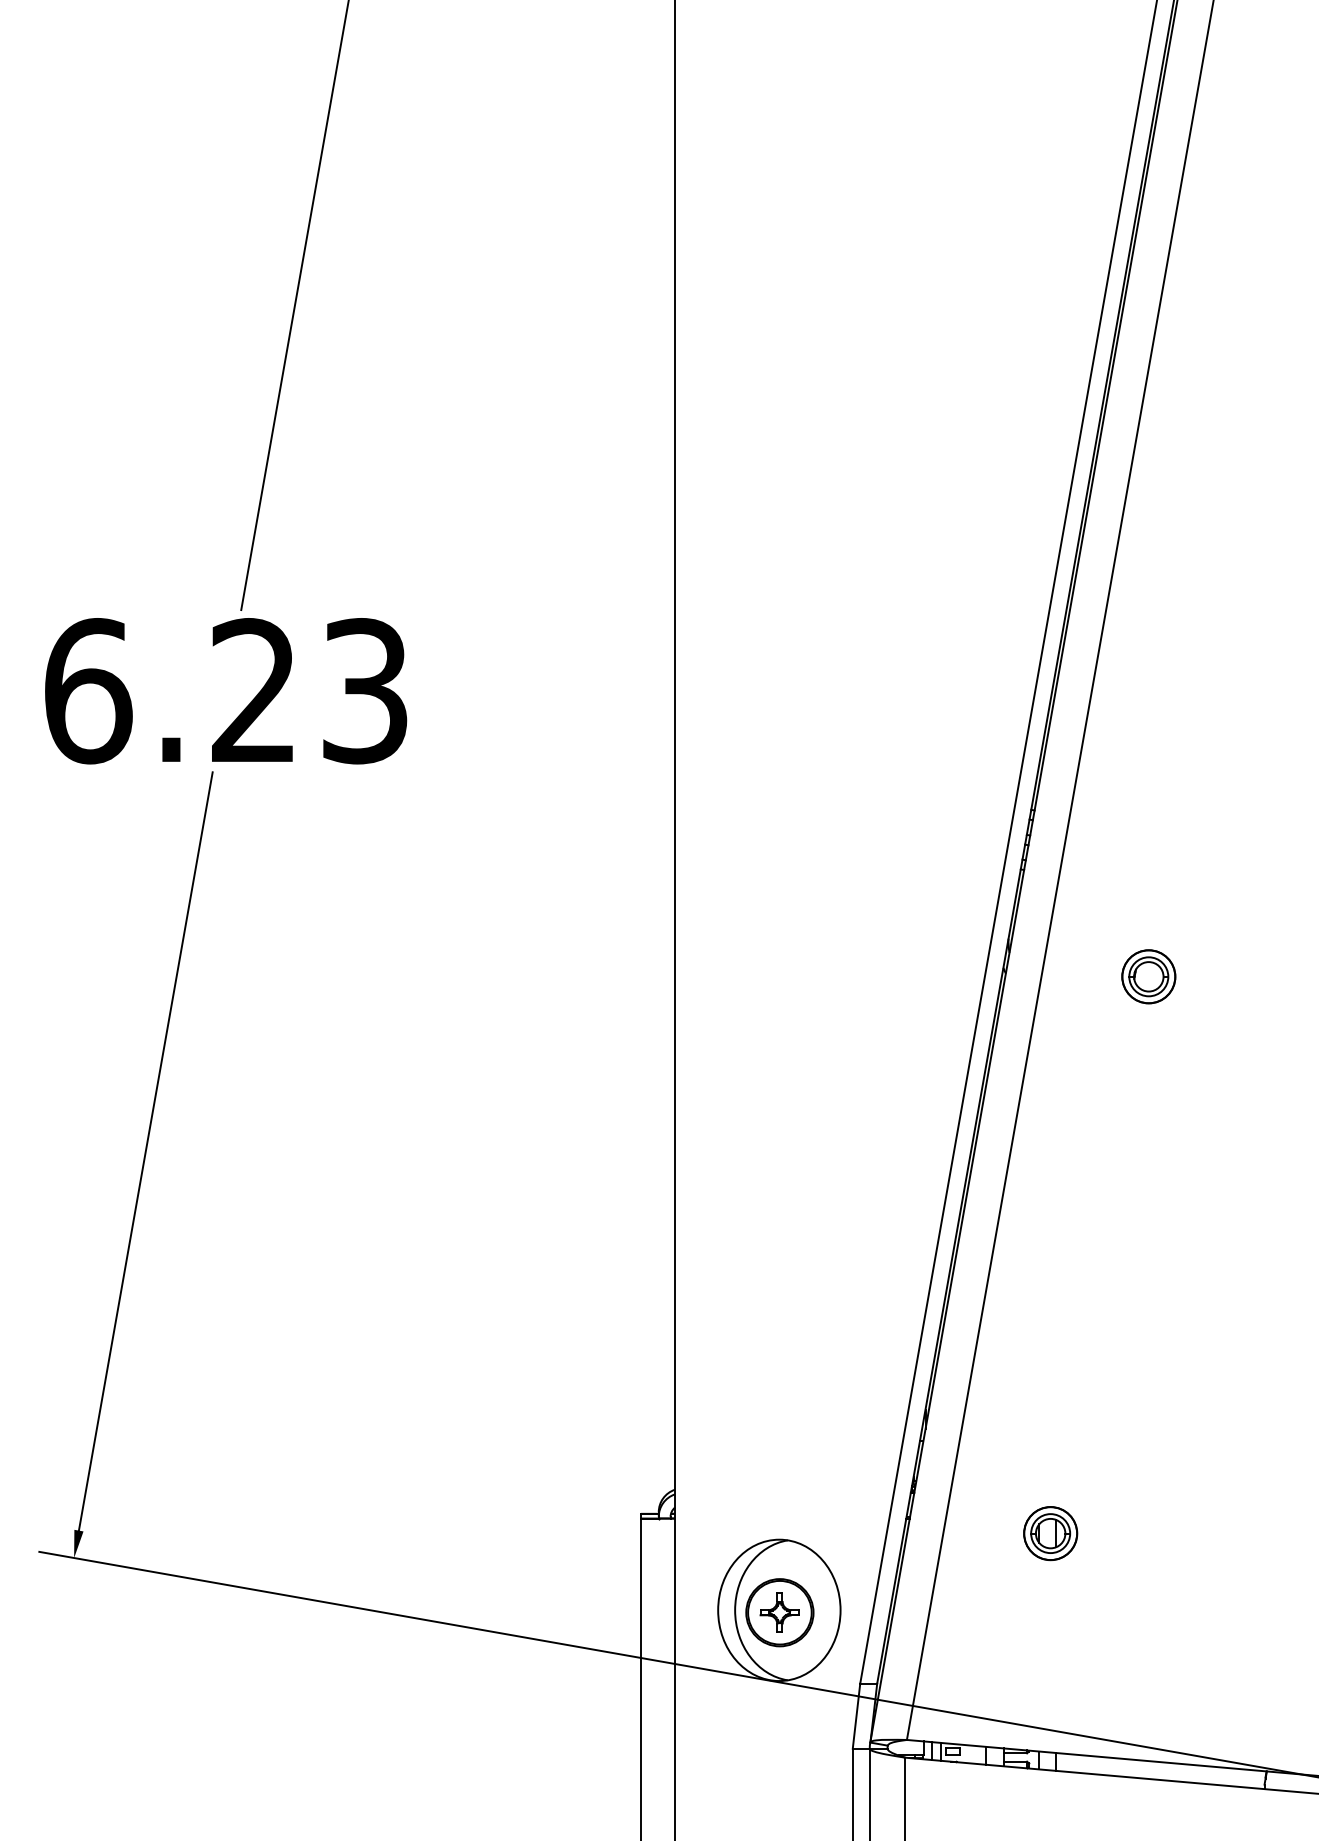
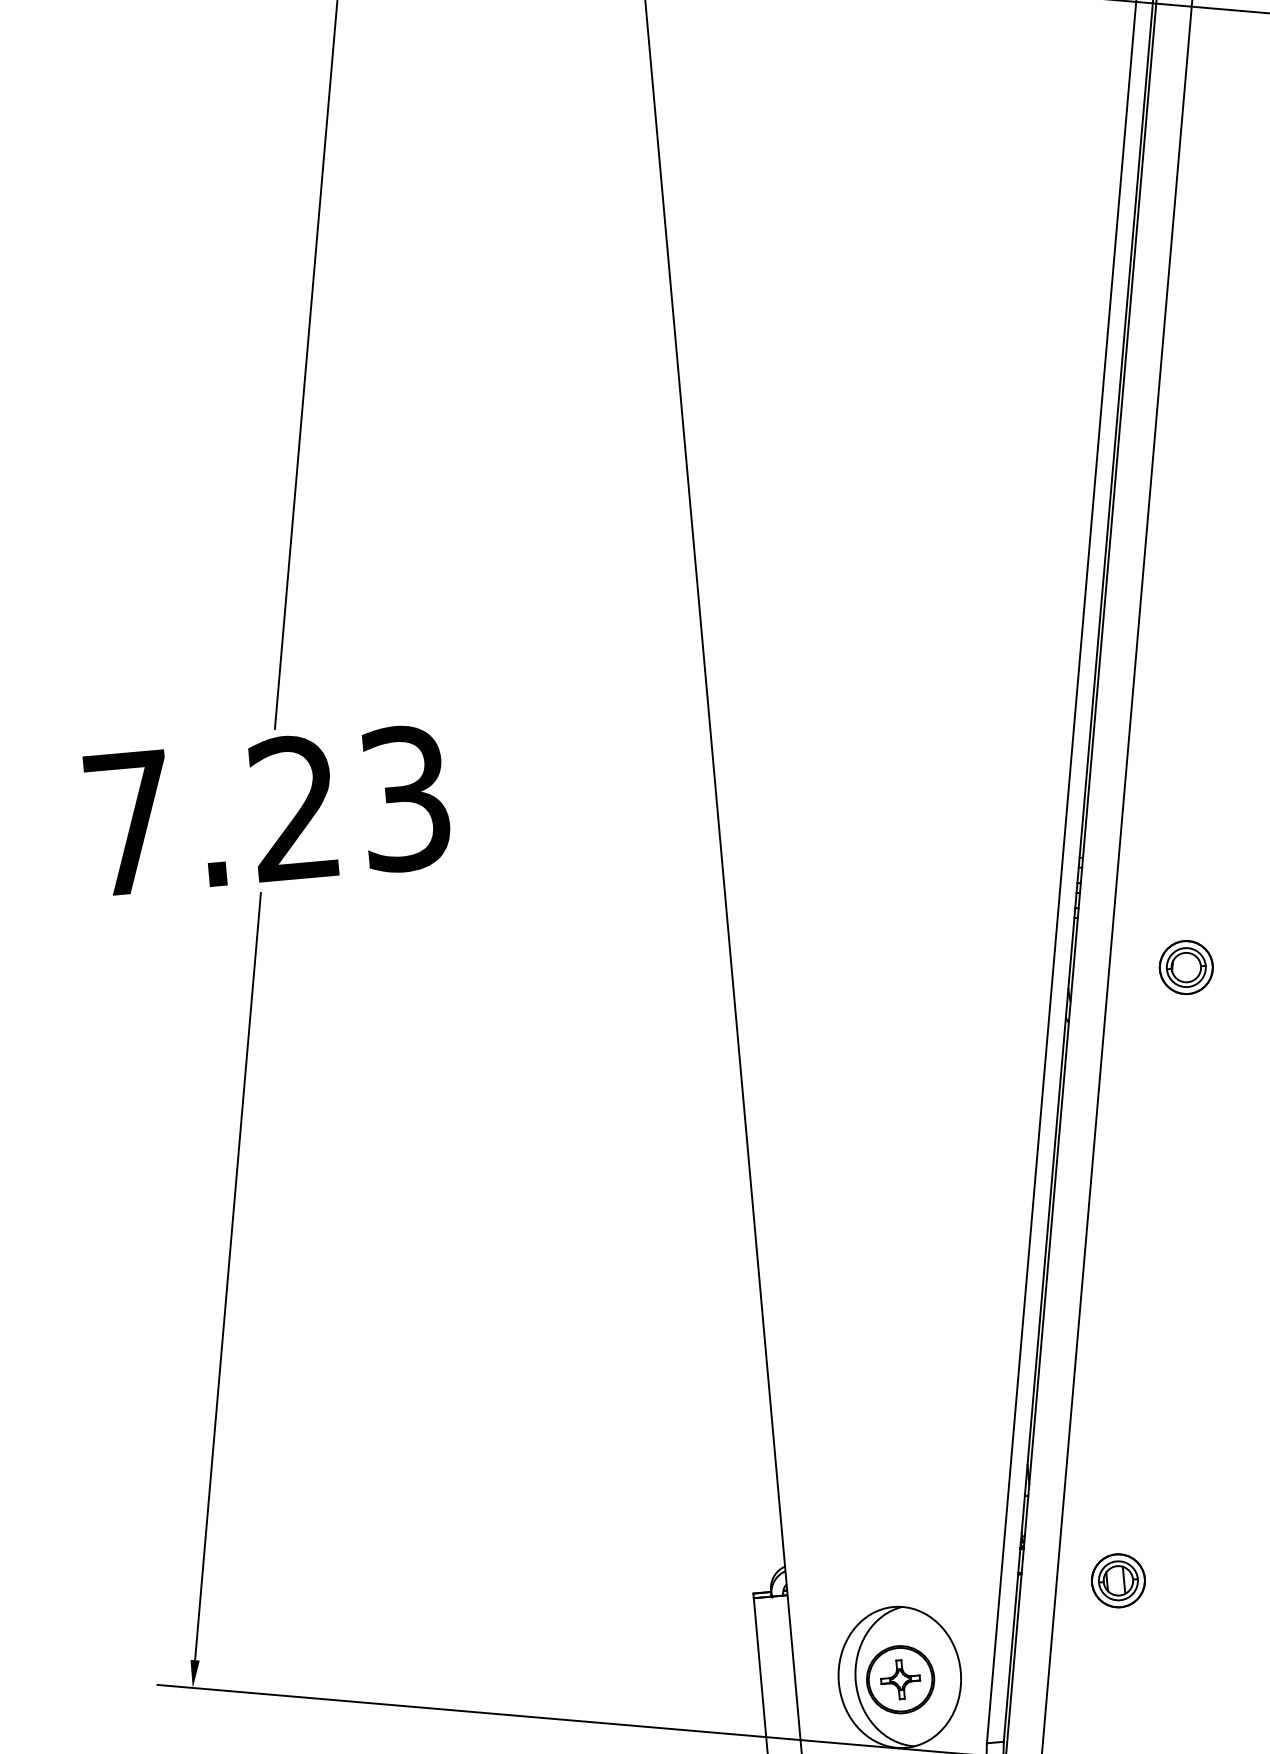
text: (88, 691) -> (130, 823), 6.23 -> 7.23
part: (1148, 976) -> (1185, 967), moved
part: (1050, 1533) -> (1118, 1580), moved

